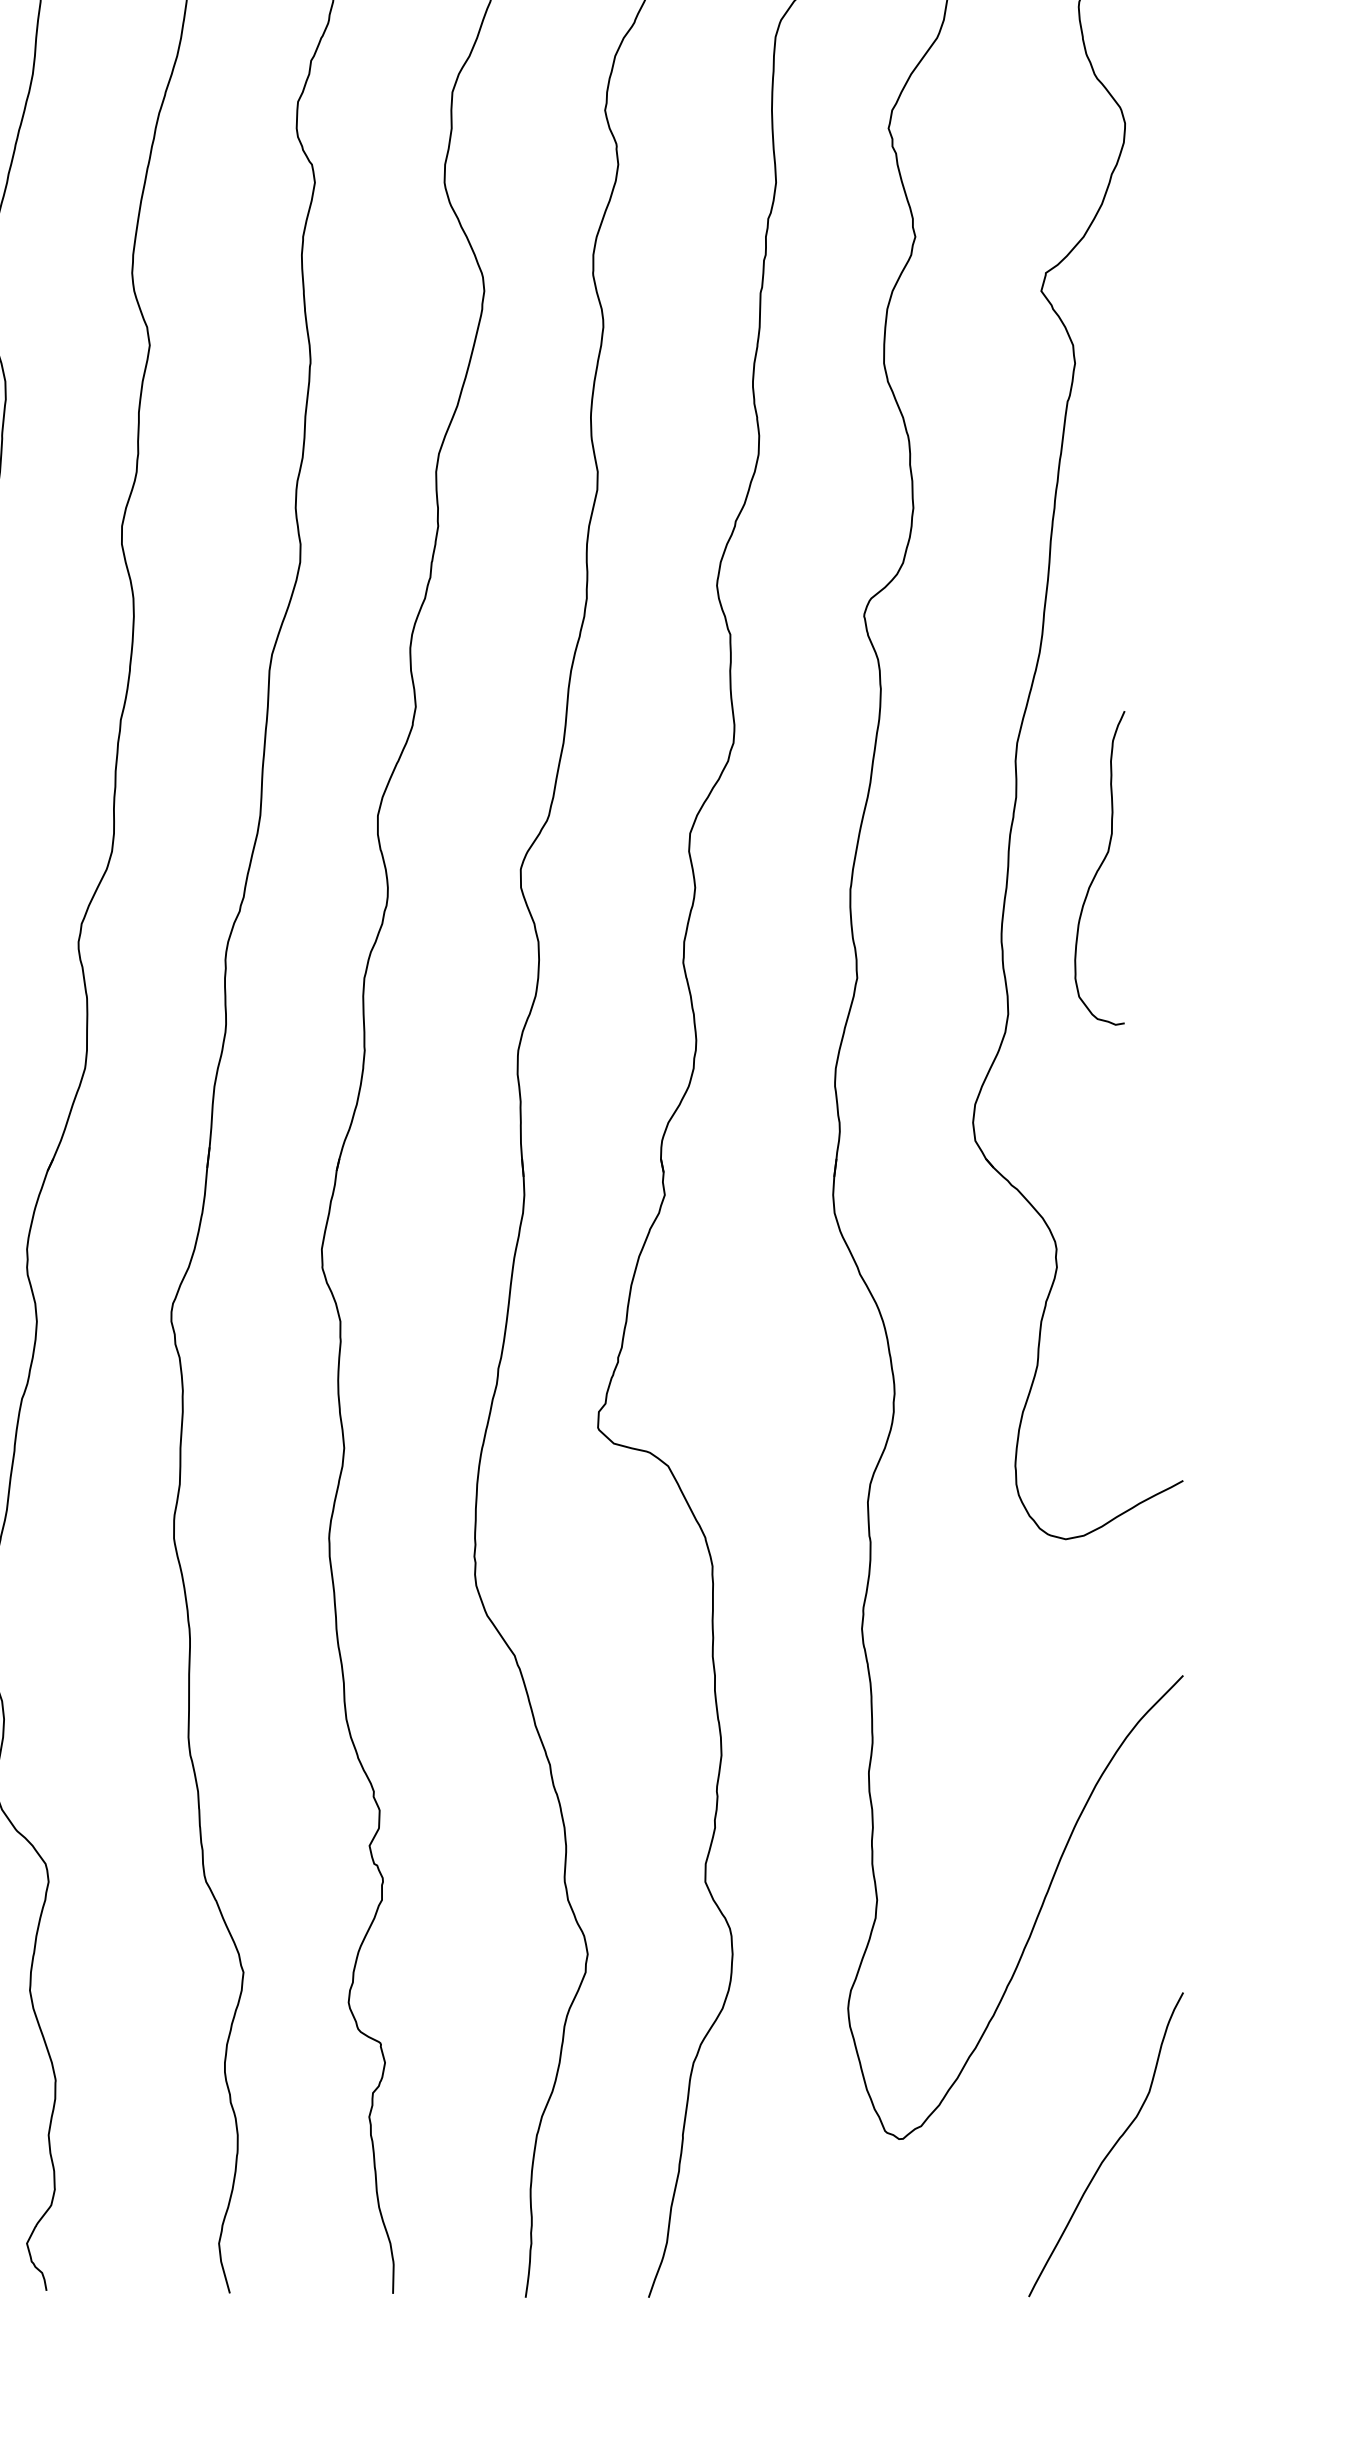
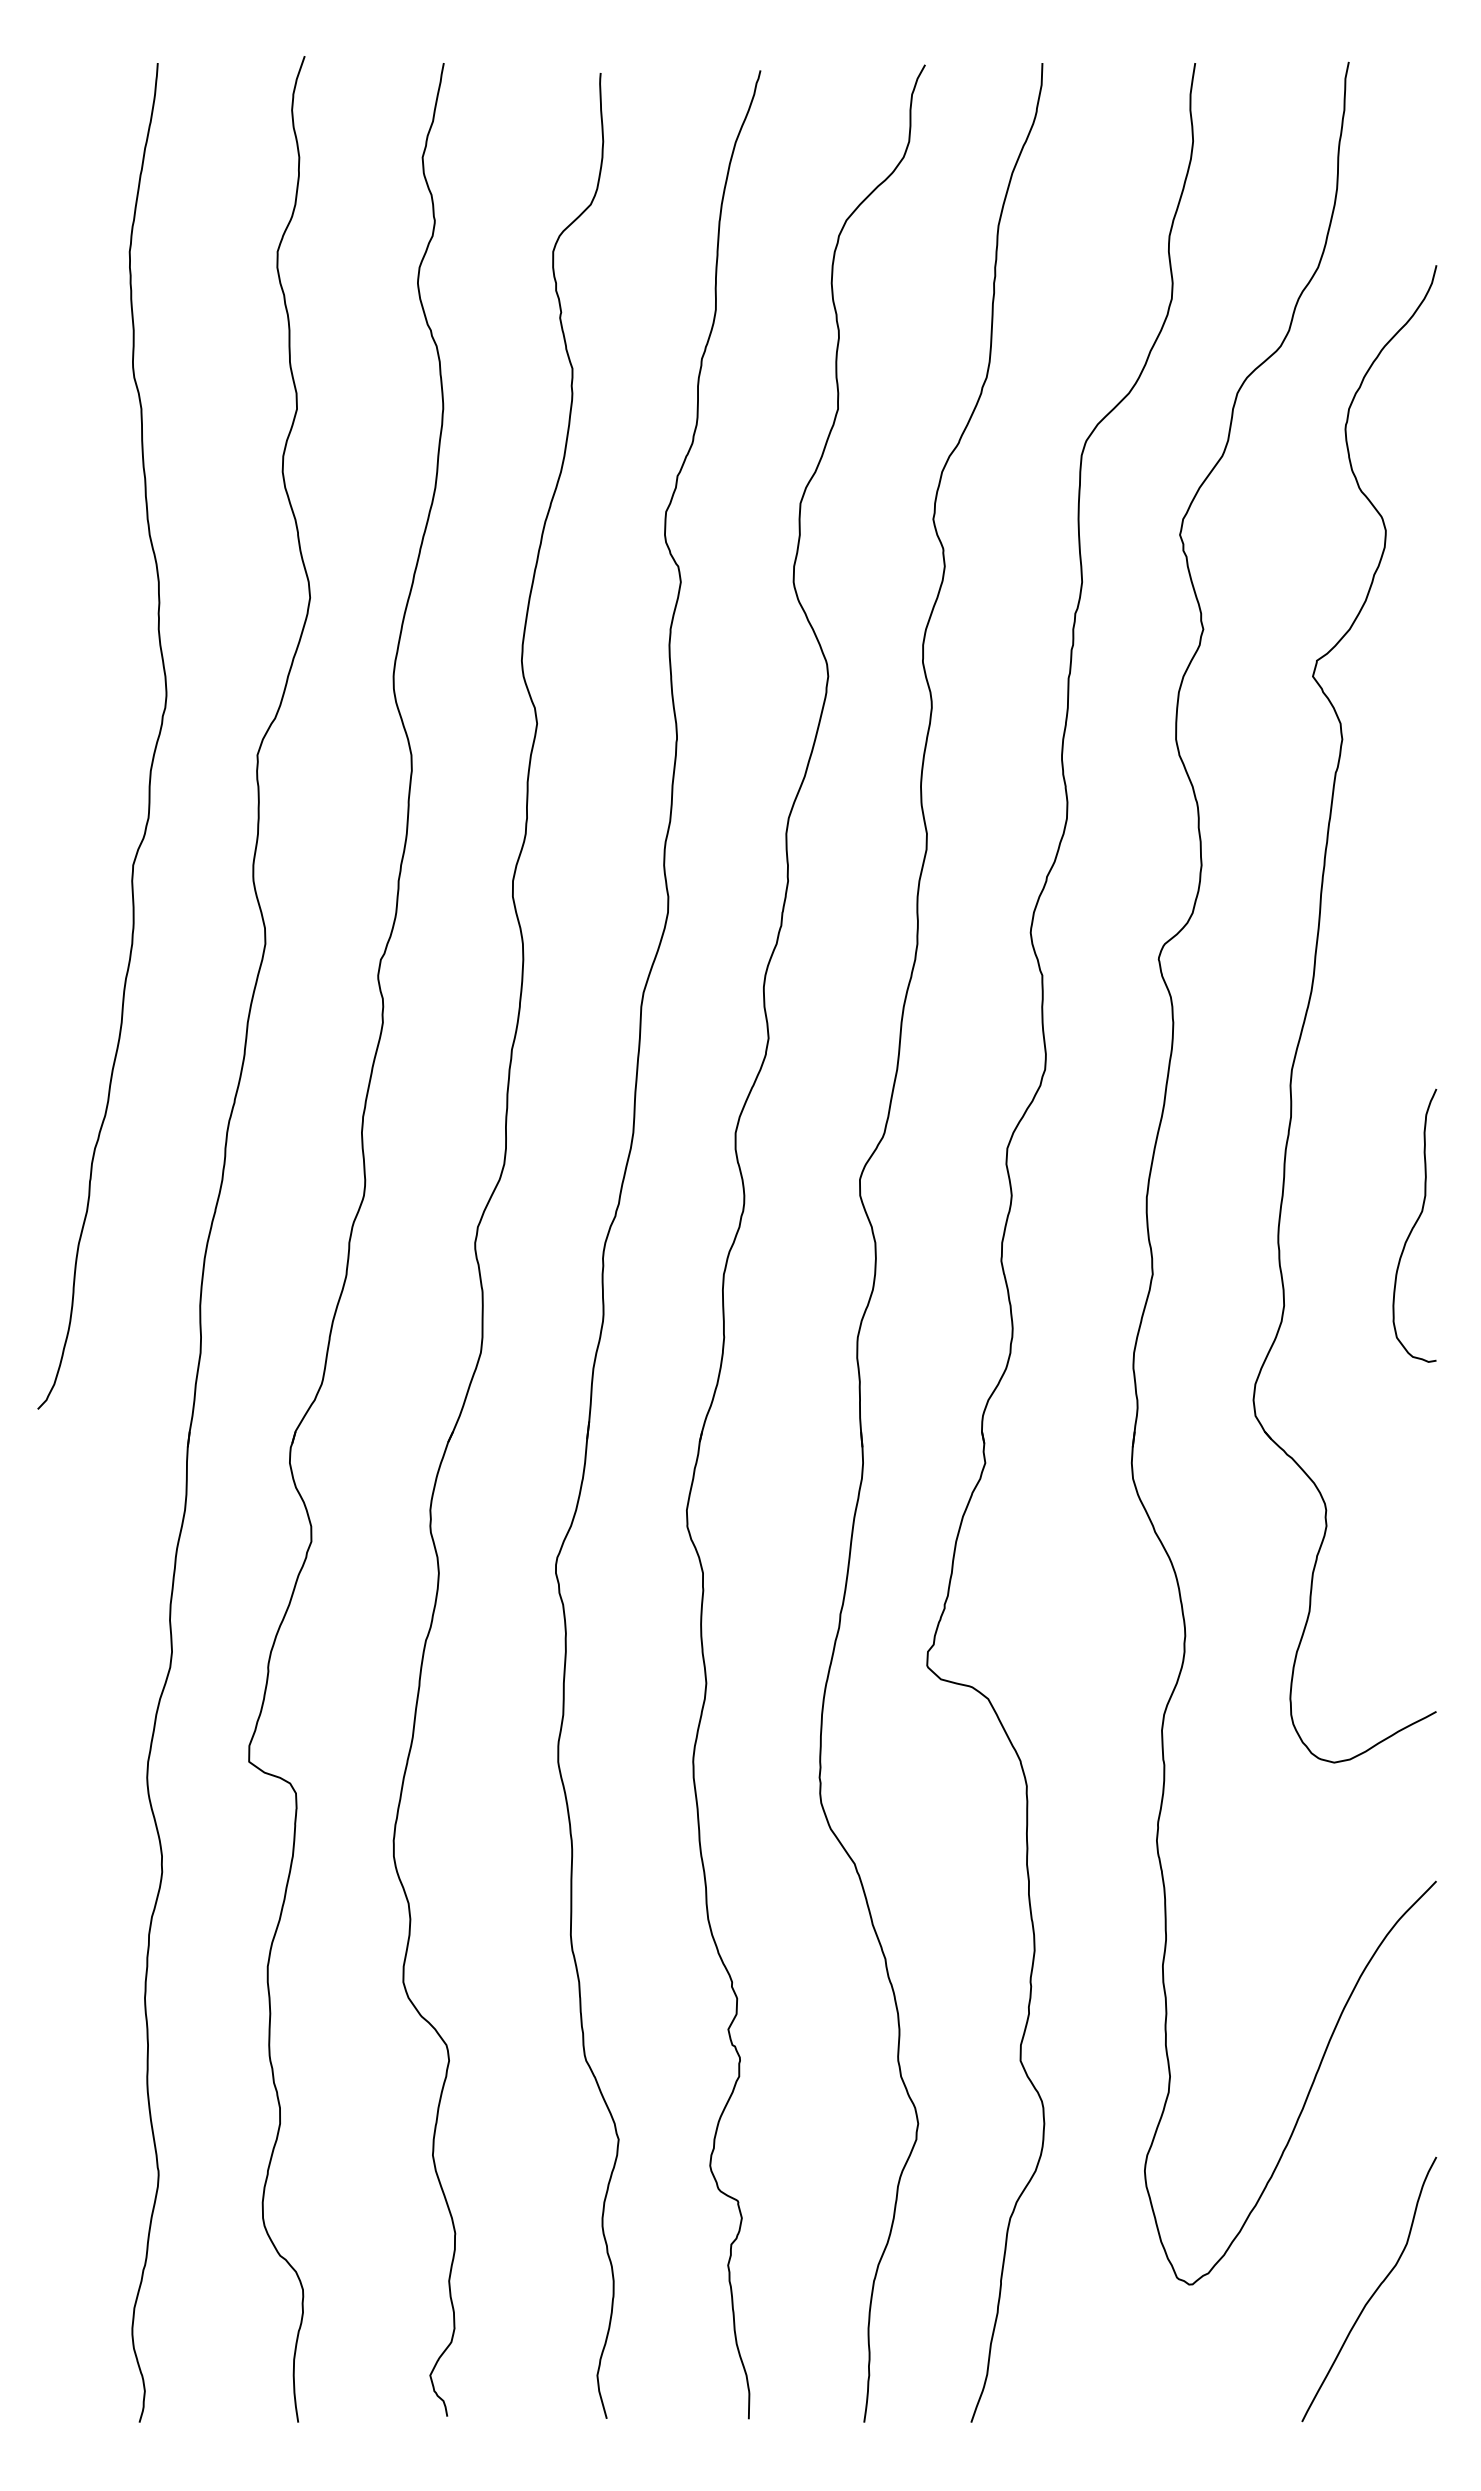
curve: (1099, 867) -> (1414, 1225), moved

